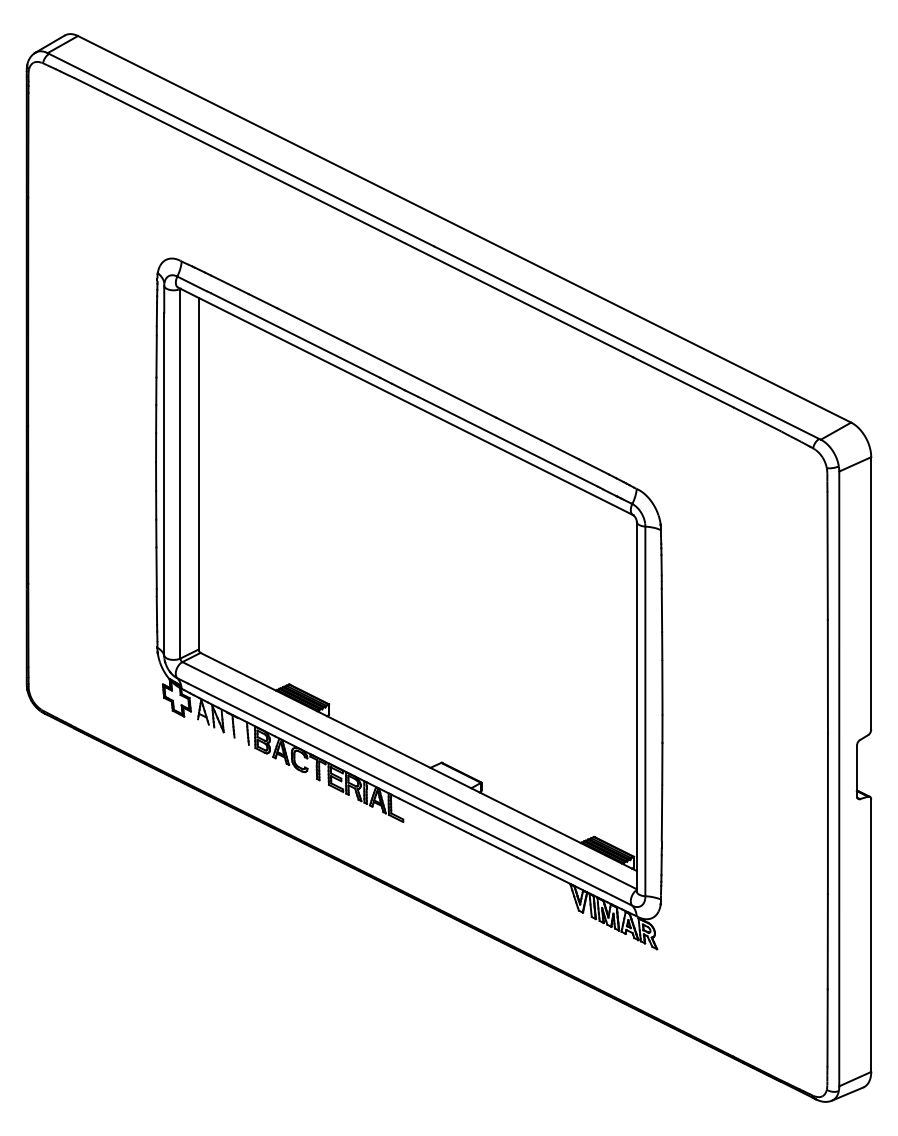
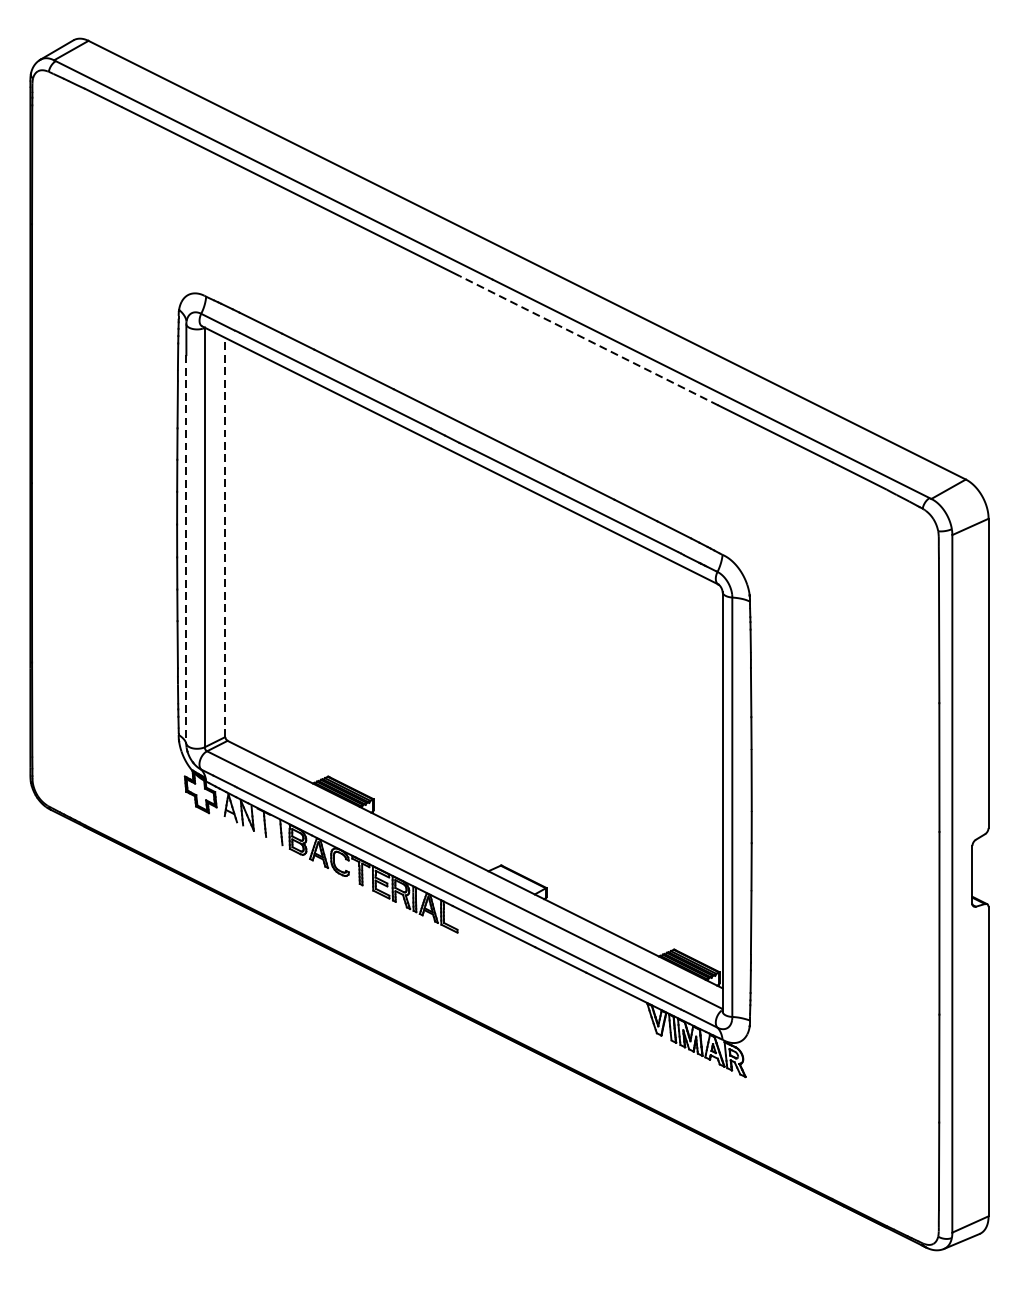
line: (518, 300) -> (588, 340), solid -> dashed
line: (198, 473) -> (225, 537), solid -> dashed
line: (164, 484) -> (186, 549), solid -> dashed

